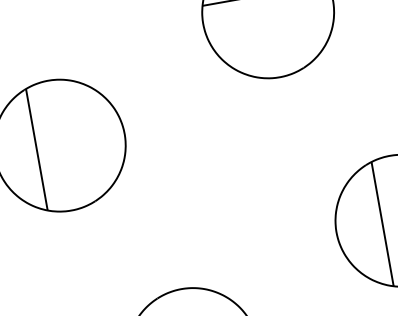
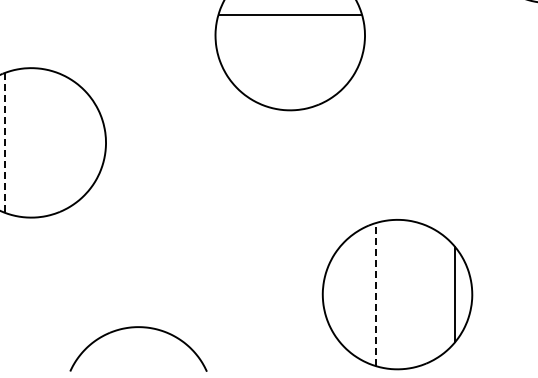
line: (36, 149) -> (4, 142), solid -> dashed
line: (382, 224) -> (375, 294), solid -> dashed

